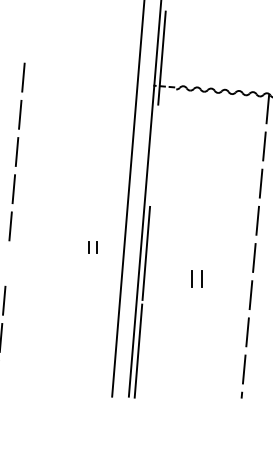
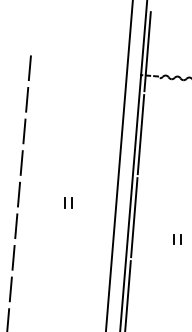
line: (153, 155) -> (140, 134), added
part: (92, 247) -> (68, 203), moved
line: (7, 263) -> (16, 226), added
part: (197, 279) -> (177, 239), size x0.71

